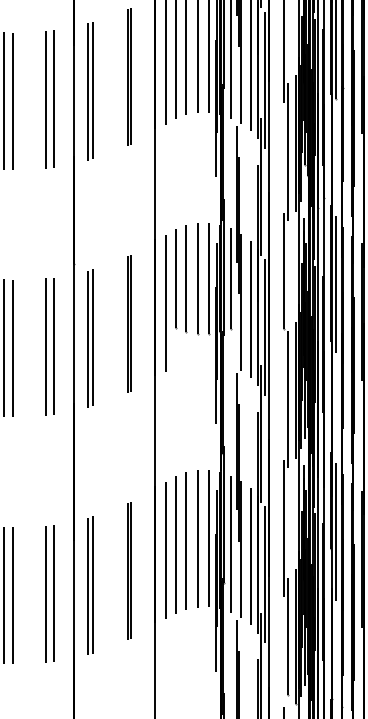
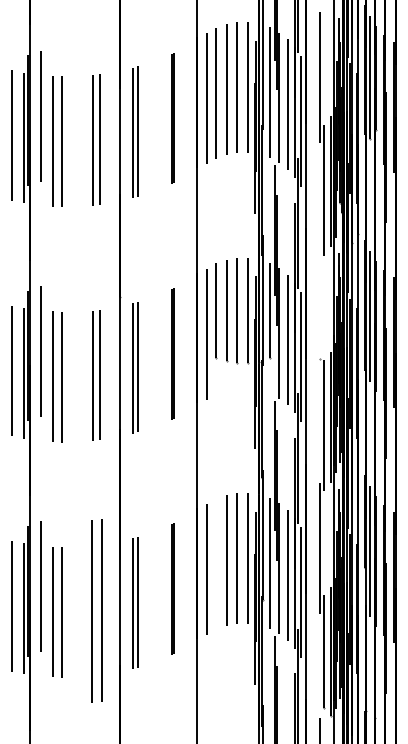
line: (283, 270) -> (319, 302), removed
line: (174, 545) -> (215, 564), removed
part: (49, 593) -> (96, 610), size x1.4

